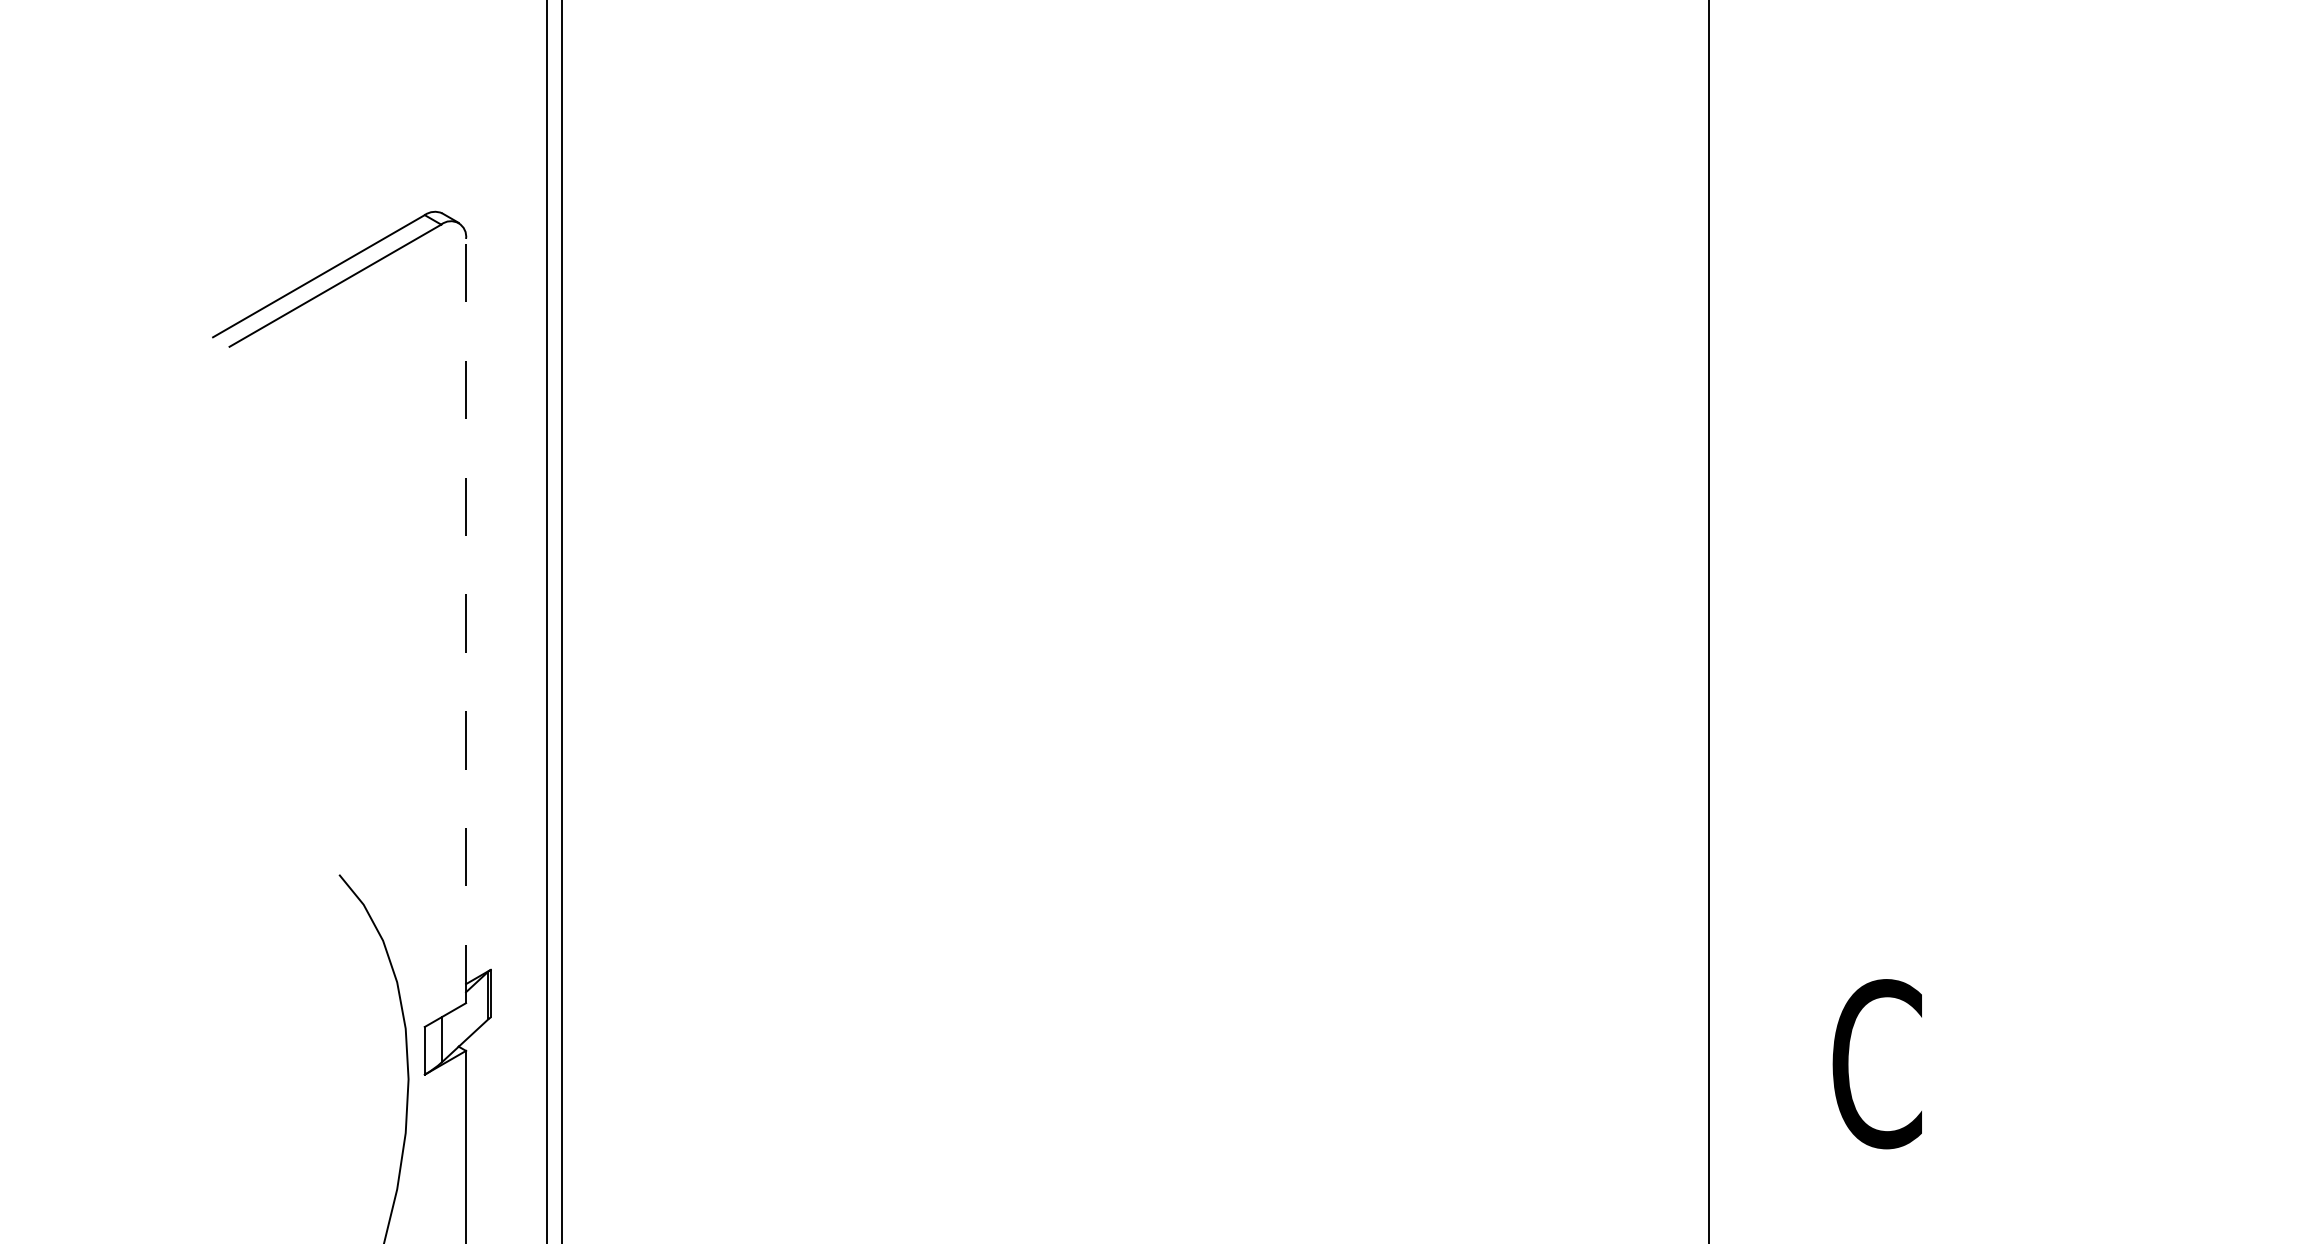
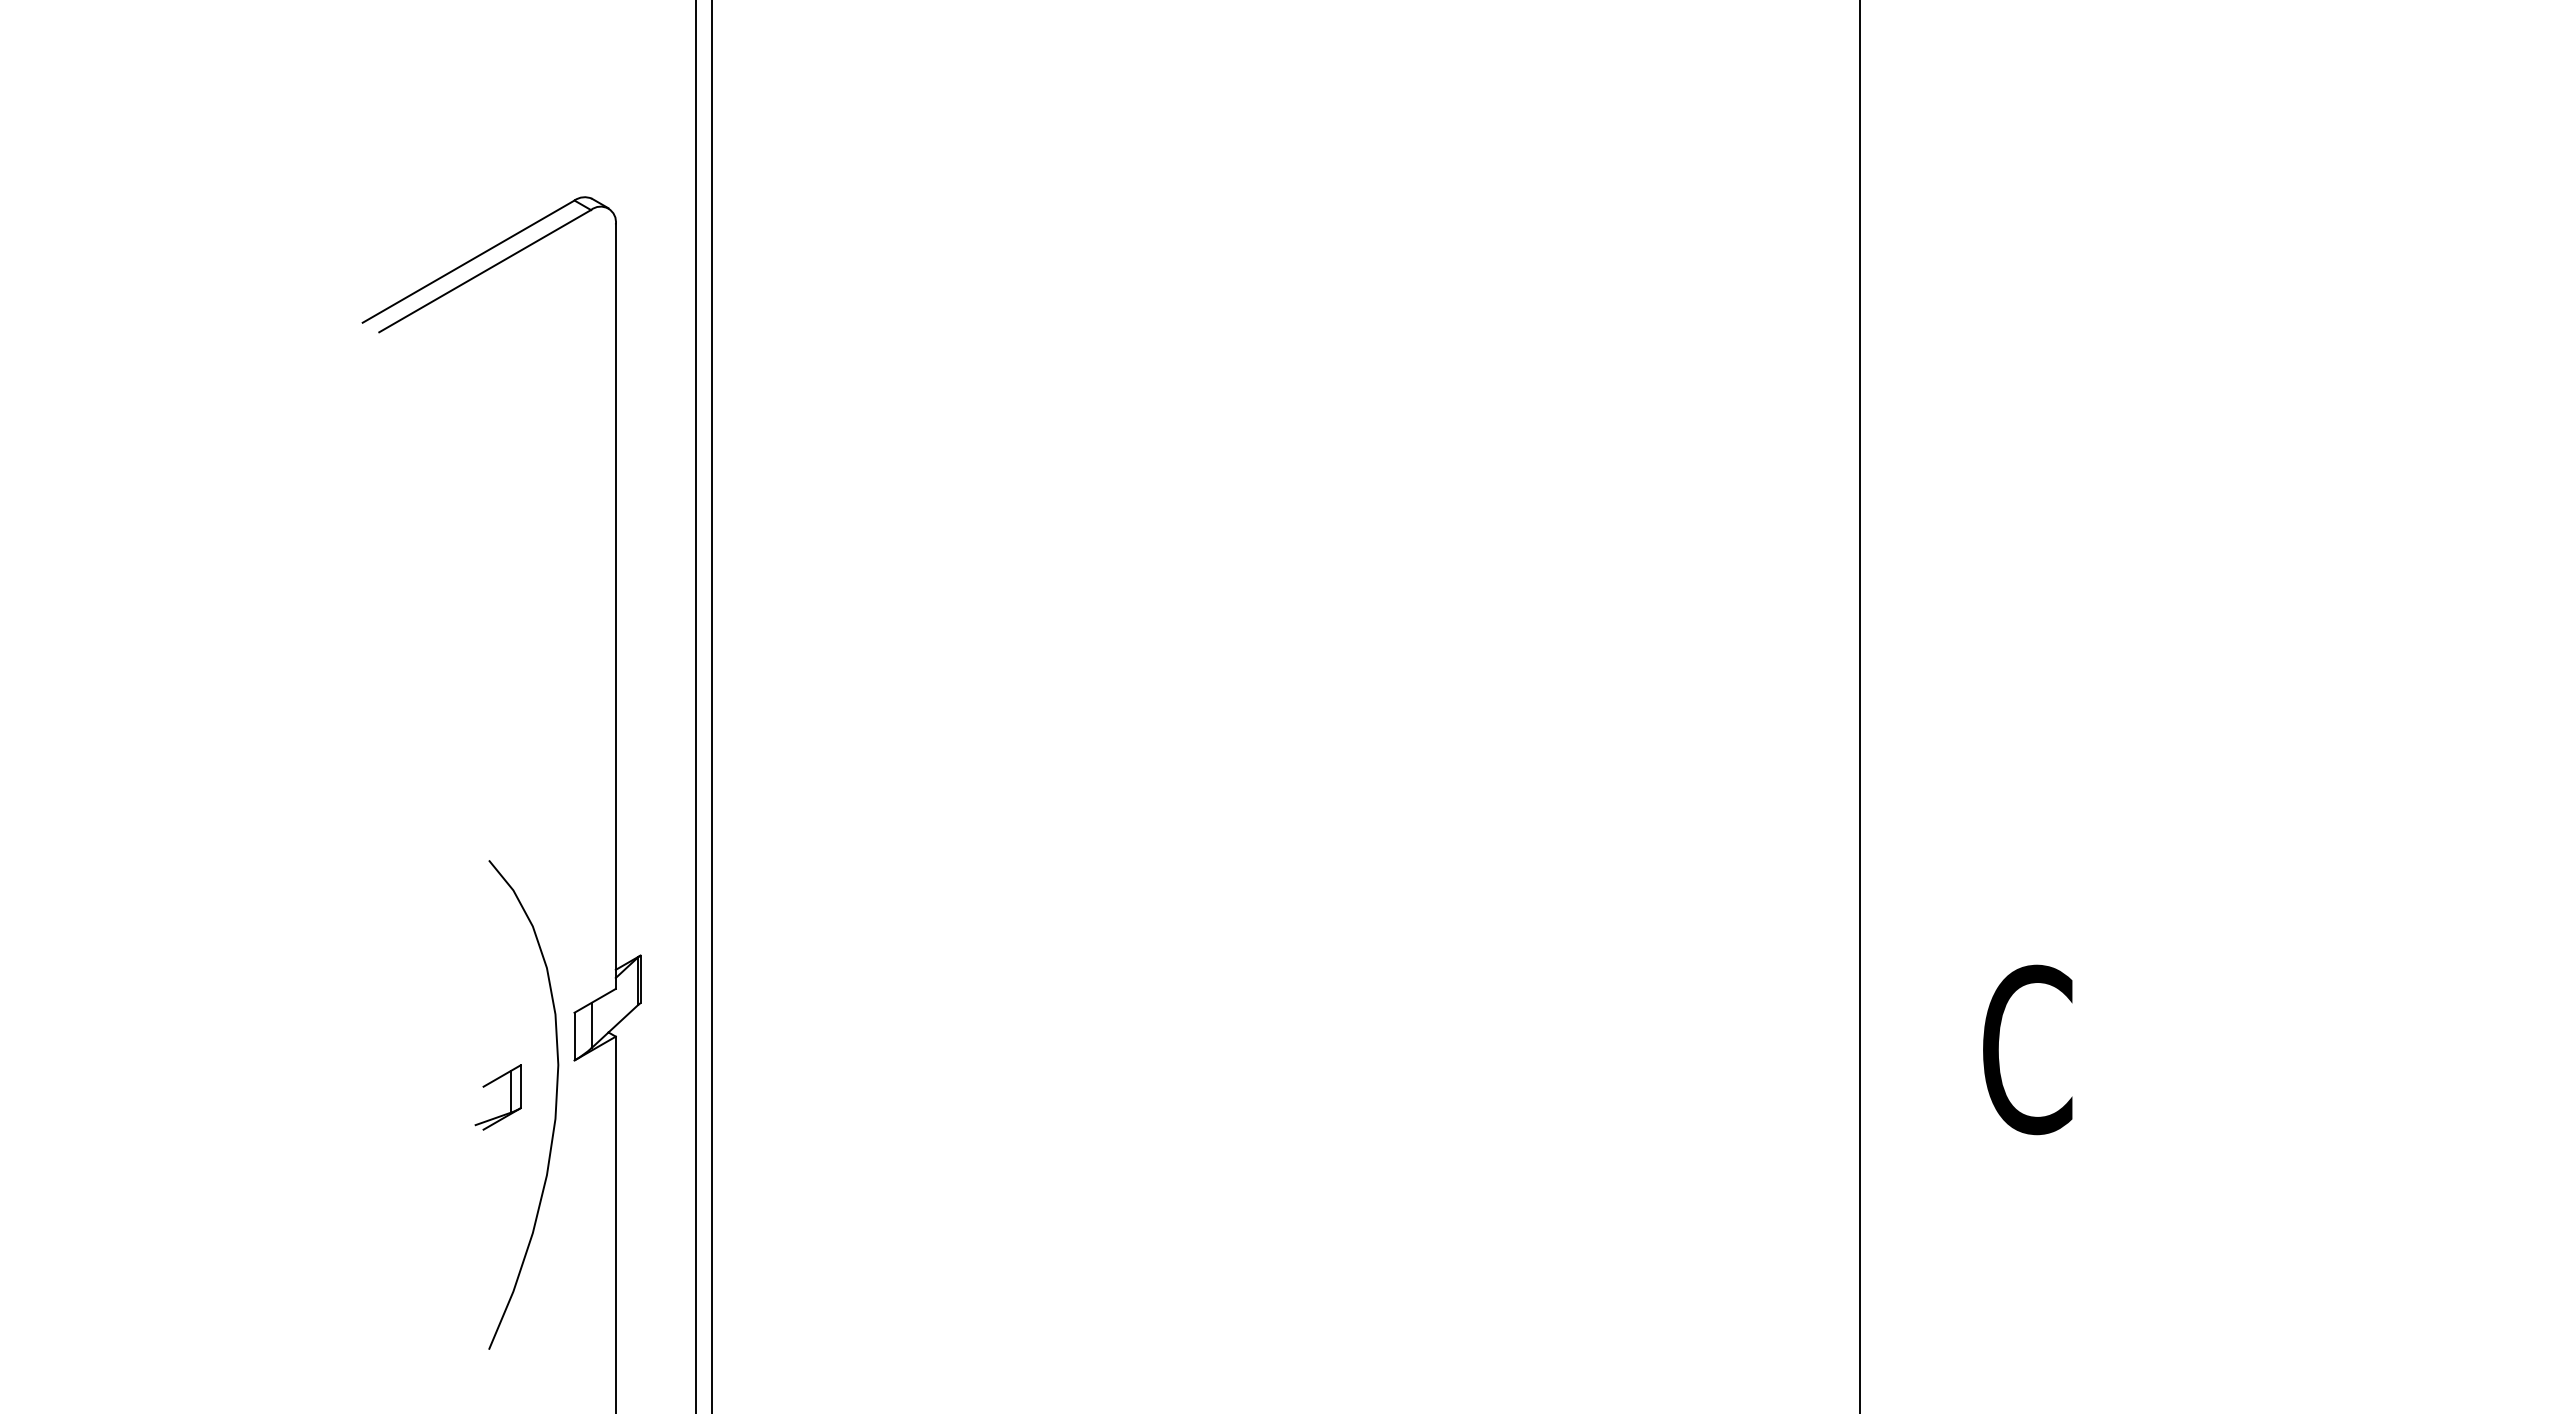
line: (465, 620) -> (615, 606), dashed -> solid
part: (360, 1111) -> (510, 1097), added

